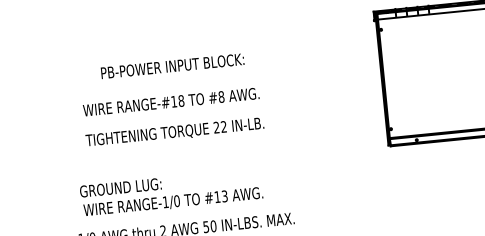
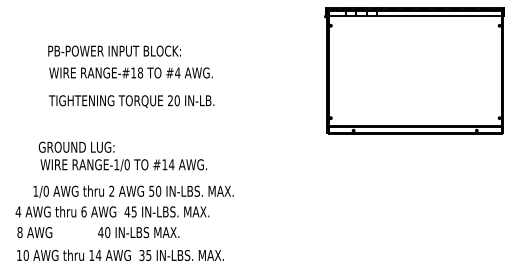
text: (172, 65) -> (114, 50), moved
text: (221, 96) -> (177, 72), #8 -> #4
text: (223, 126) -> (176, 100), 22 -> 20
text: (224, 196) -> (171, 164), #13 -> #14

